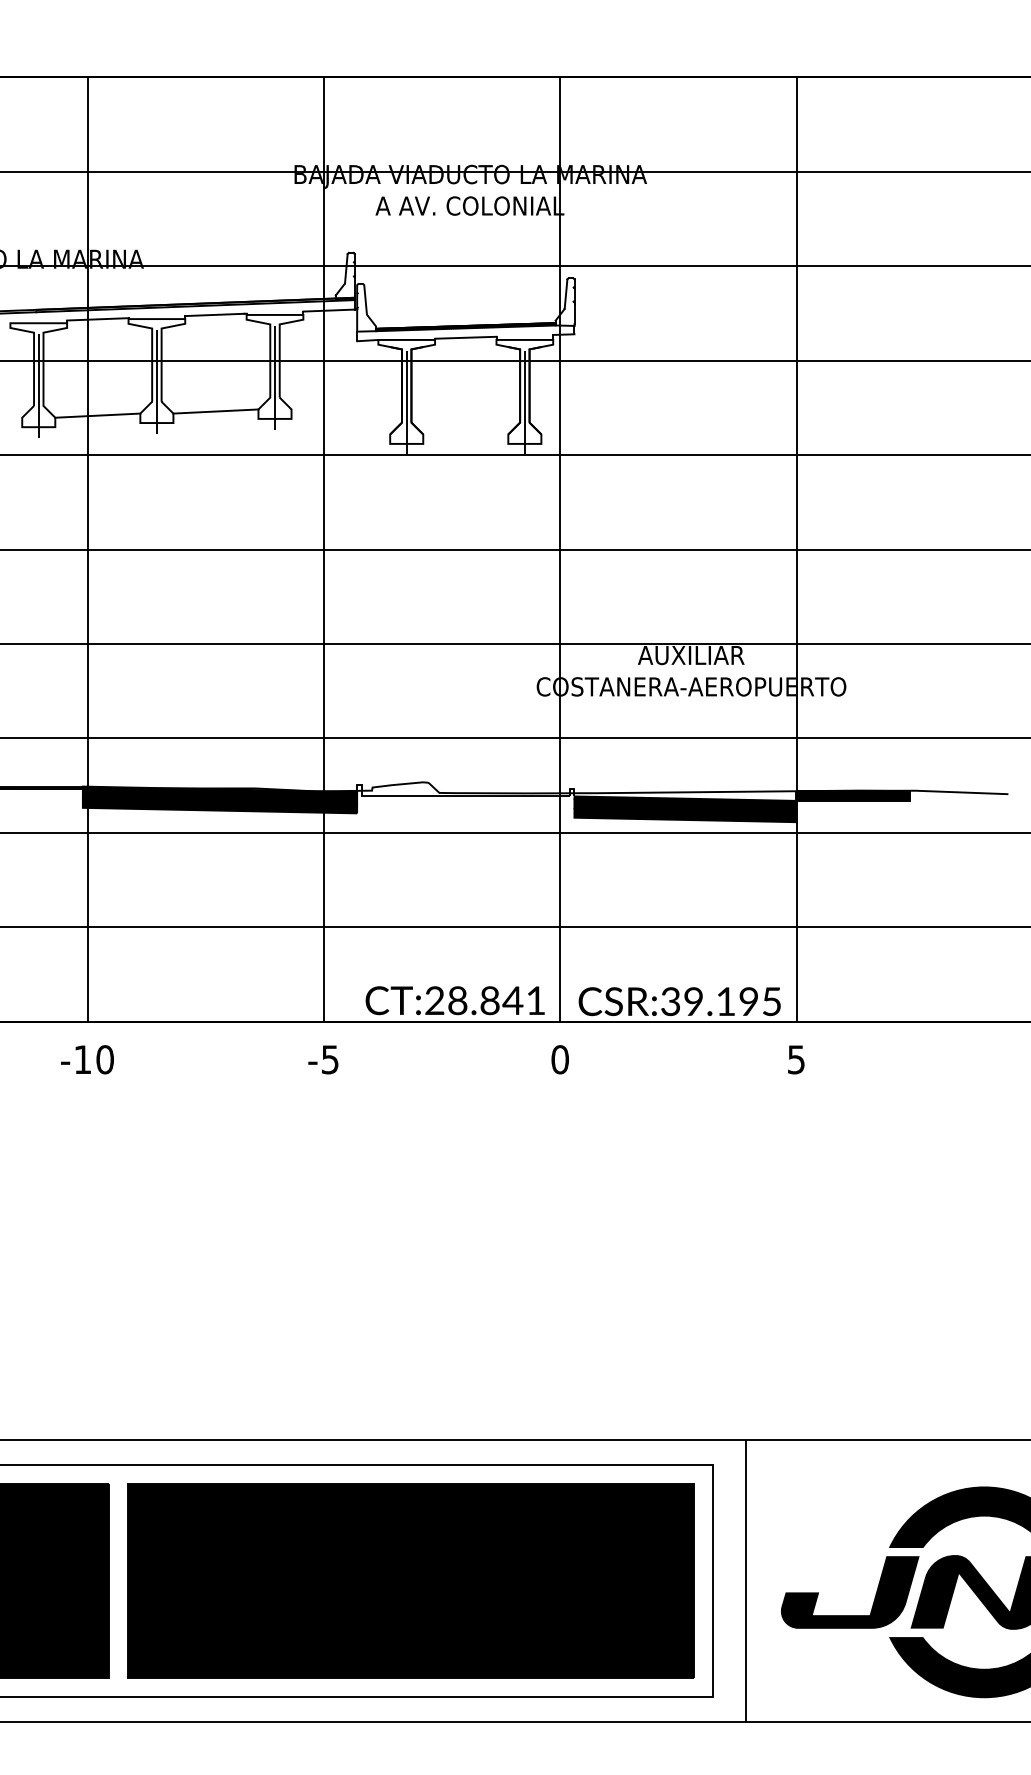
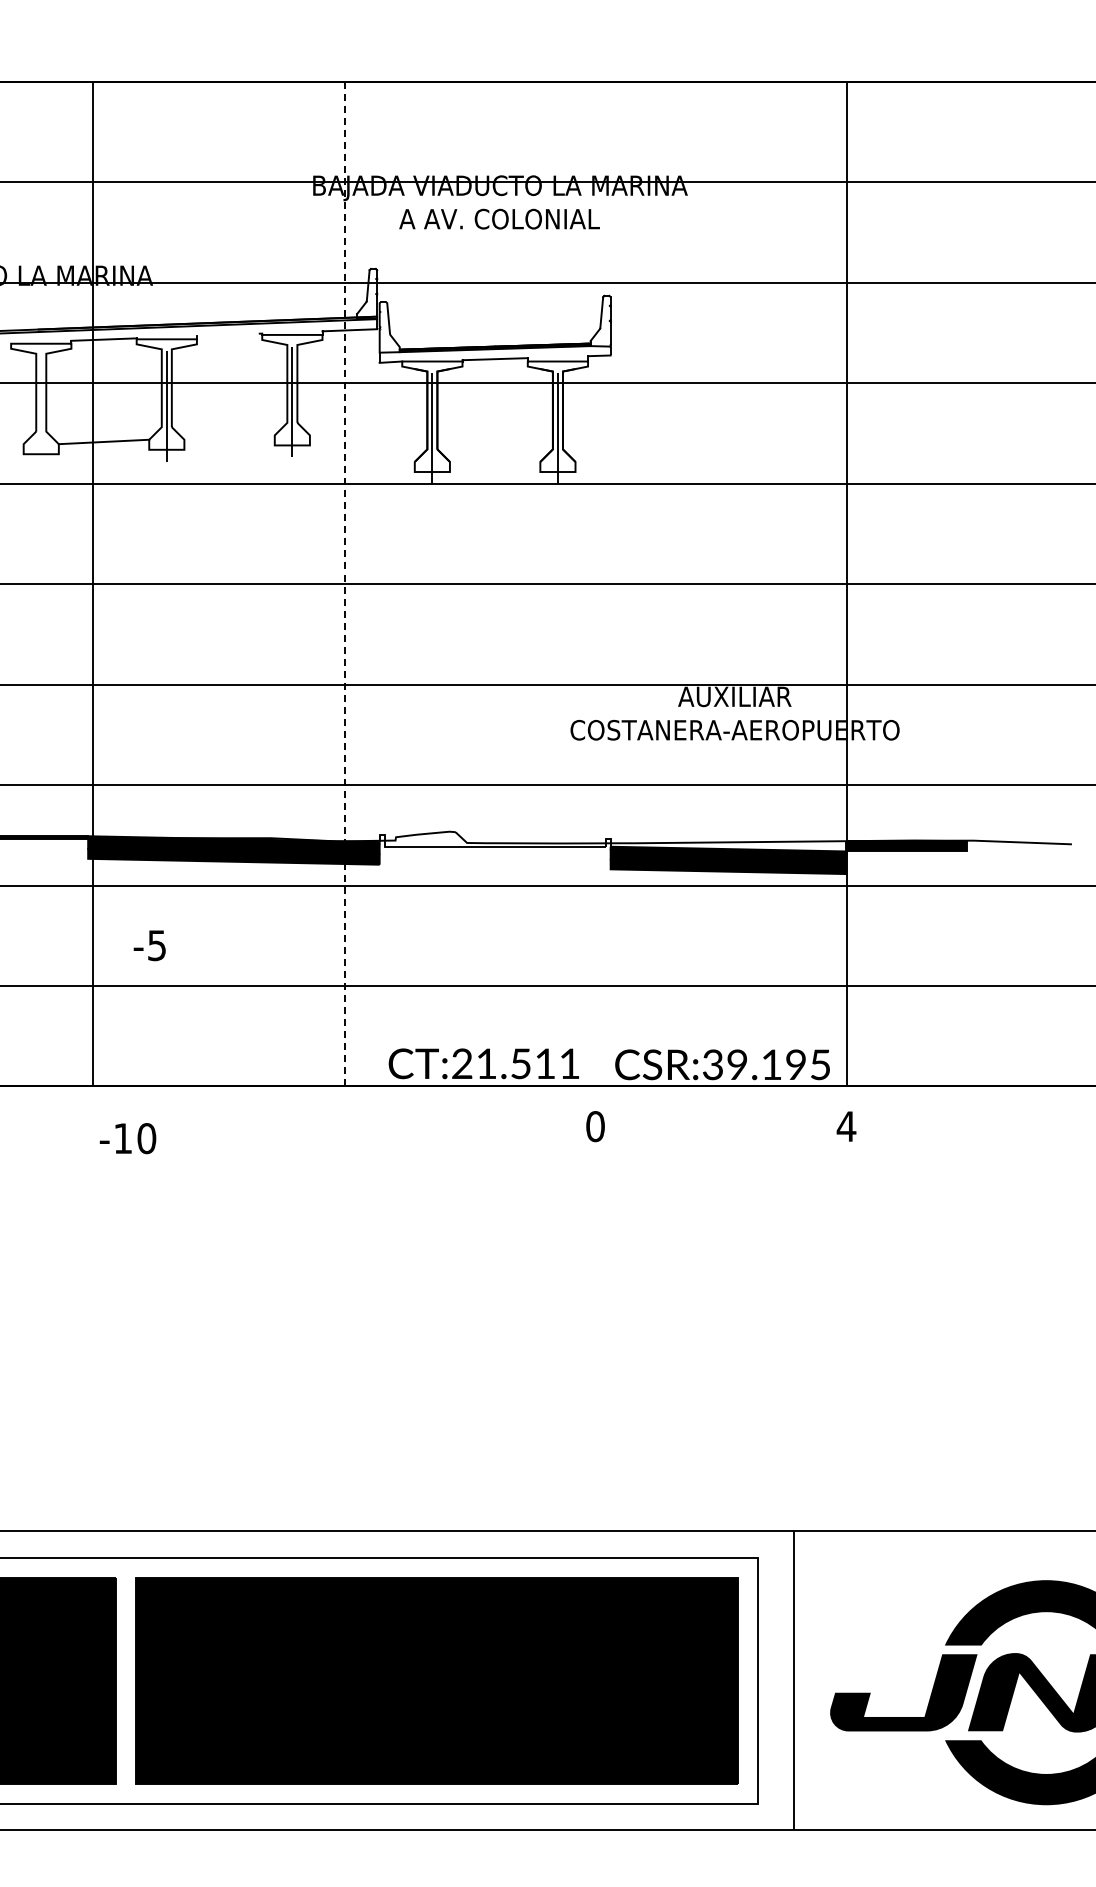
line: (213, 314) -> (227, 334), removed
line: (38, 386) -> (41, 410), removed
line: (215, 411) -> (229, 437), removed
line: (324, 548) -> (344, 583), solid -> dashed
line: (560, 549) -> (595, 584), removed
text: (485, 1000) -> (516, 1063), CT:28.841 -> CT:21.511
text: (86, 1059) -> (127, 1138), moved
text: (323, 1059) -> (149, 945), moved
text: (796, 1059) -> (846, 1126), 5 -> 4

